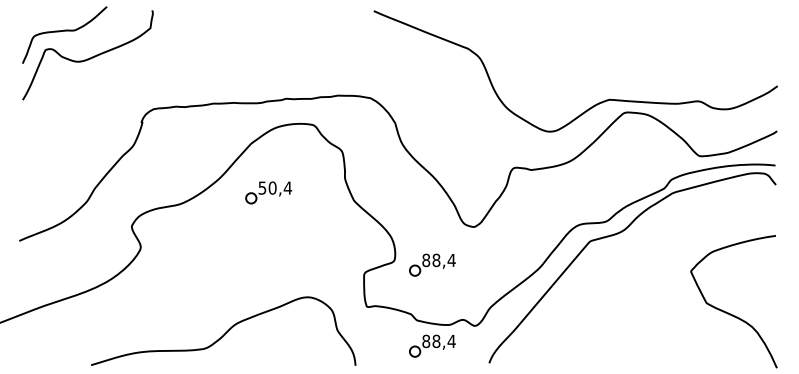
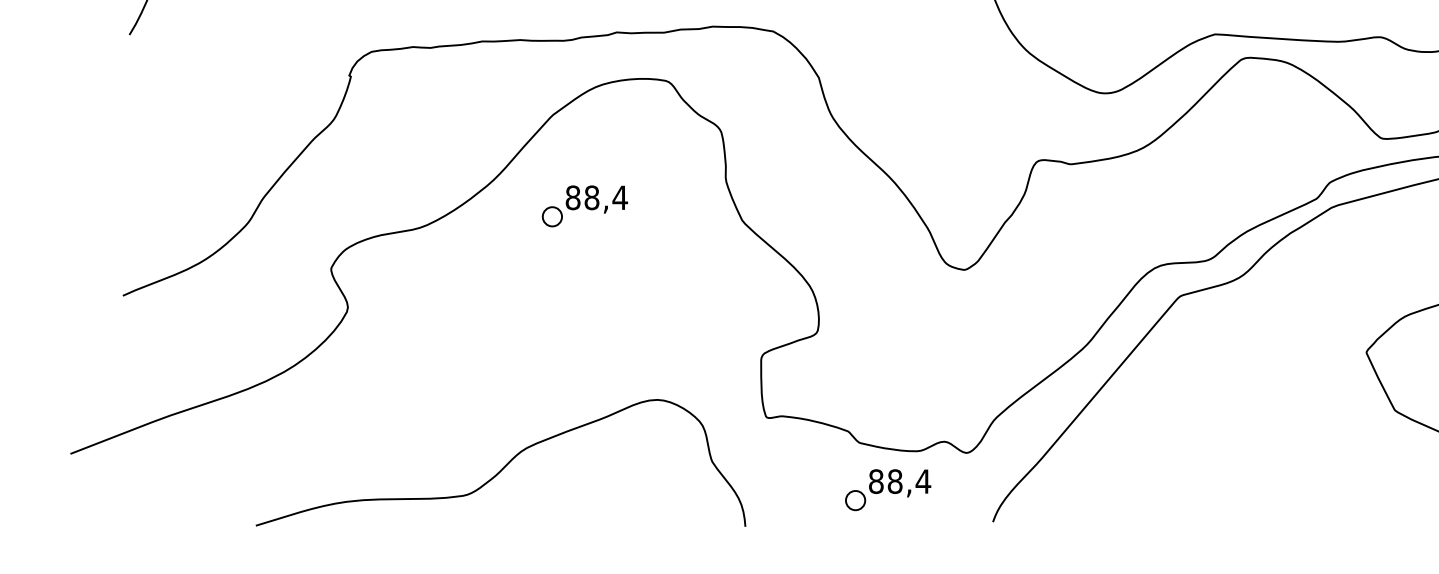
text: (267, 187) -> (582, 196), 50,4 -> 88,4
part: (432, 264) -> (887, 339), removed

